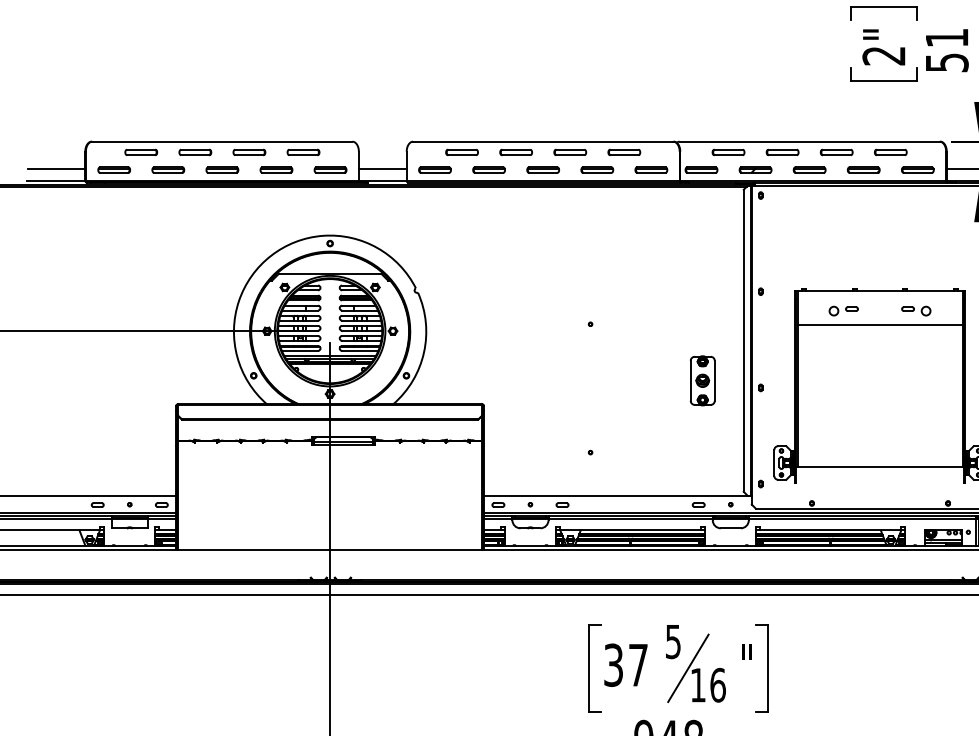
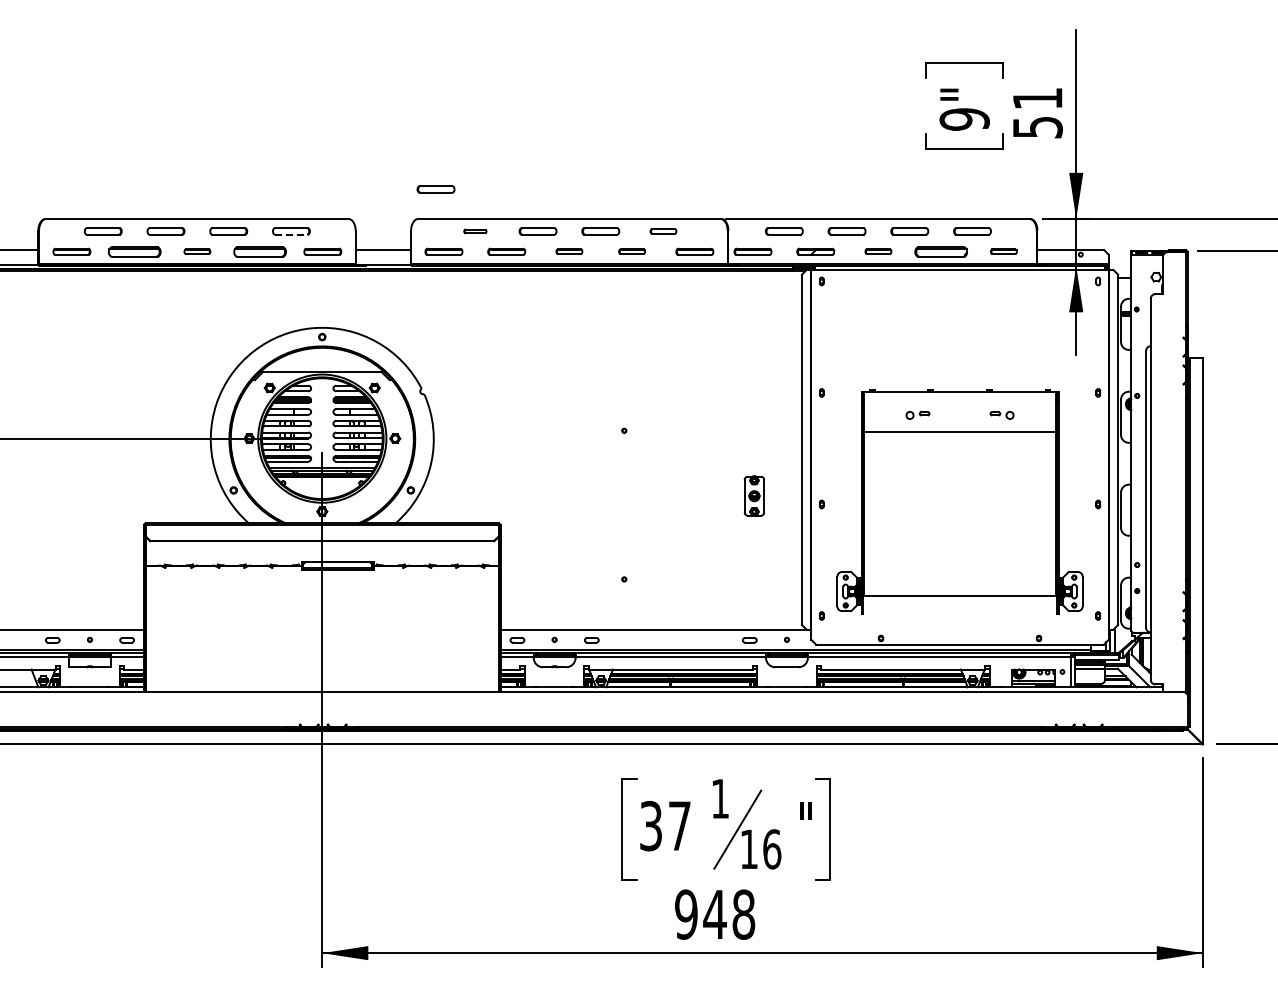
text: (883, 55) -> (964, 119), 2" -> 9"
part: (427, 116) -> (435, 189), added
part: (462, 152) -> (475, 231), size x0.6
part: (624, 152) -> (663, 231), size x0.7
line: (303, 155) -> (291, 234), solid -> dashed
part: (168, 169) -> (134, 251), size x1.4
part: (222, 169) -> (197, 251), size x0.7
part: (275, 169) -> (259, 251), size x1.4
part: (543, 169) -> (569, 251), size x0.7
part: (596, 169) -> (631, 251), size x0.7
part: (809, 169) -> (878, 251), size x0.7
part: (863, 169) -> (940, 251), size x1.4
part: (917, 169) -> (1003, 251), size x0.7
part: (843, 311) -> (917, 415), size x0.7
part: (915, 311) -> (1001, 415), size x0.7
part: (702, 380) -> (754, 495), size x0.7
text: (672, 642) -> (719, 799), 5 -> 1

